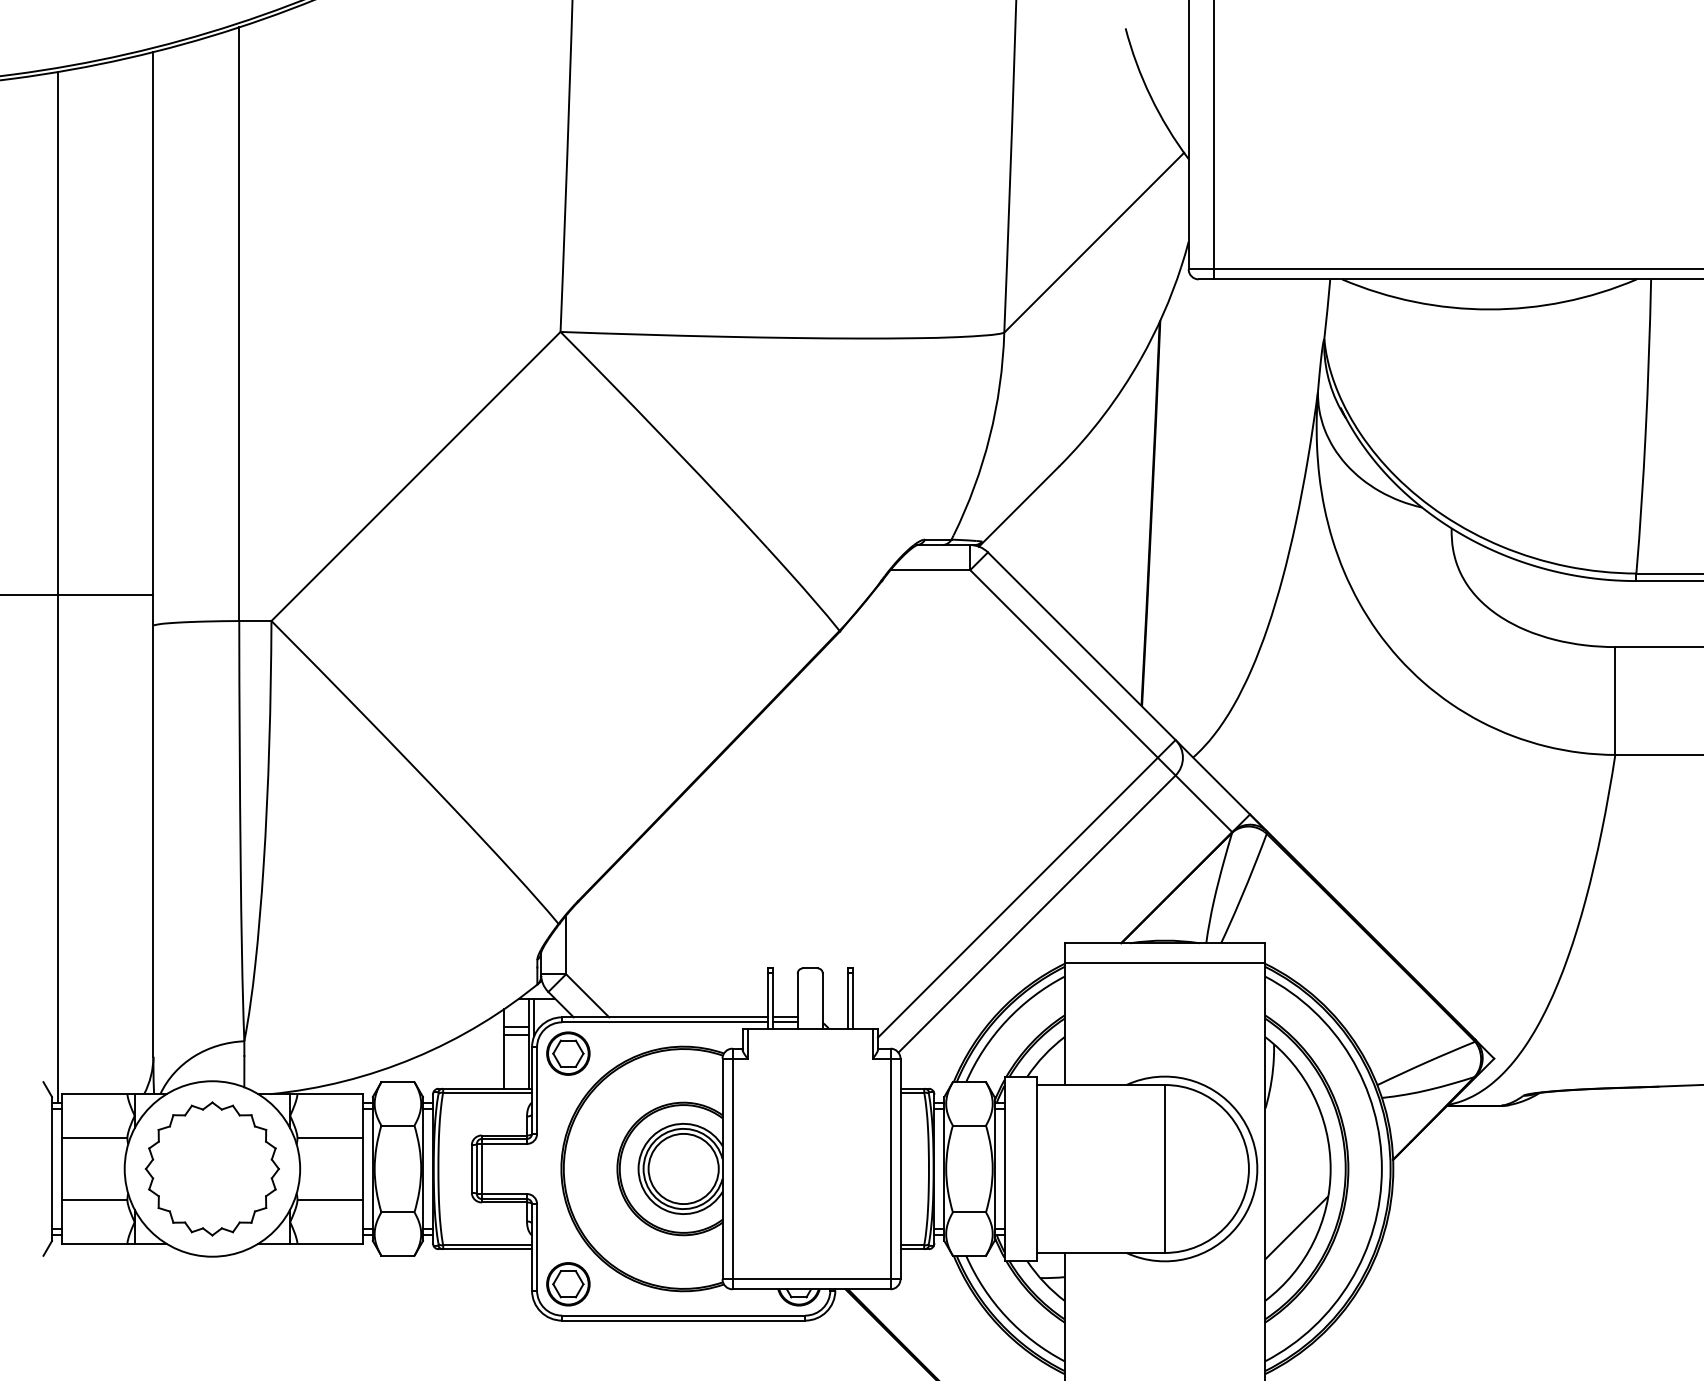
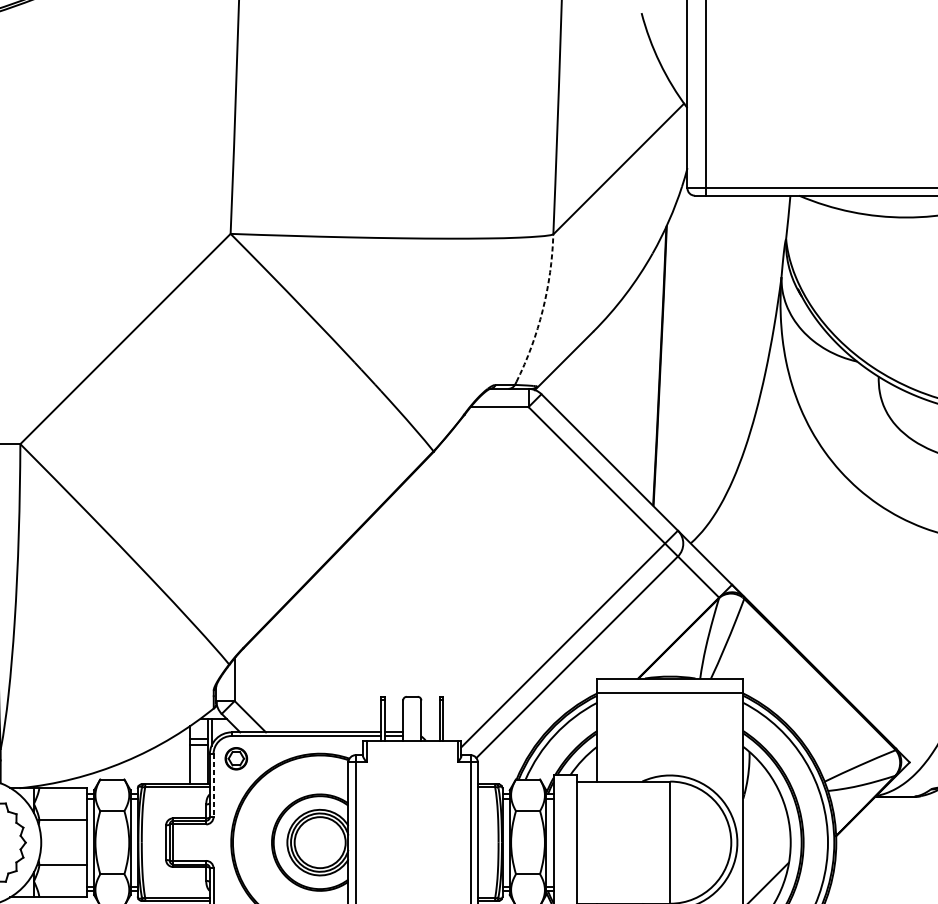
arc: (989, 436) -> (542, 309), solid -> dashed
part: (568, 1053) -> (236, 758), size x0.7
line: (537, 1091) -> (213, 786), solid -> dashed

